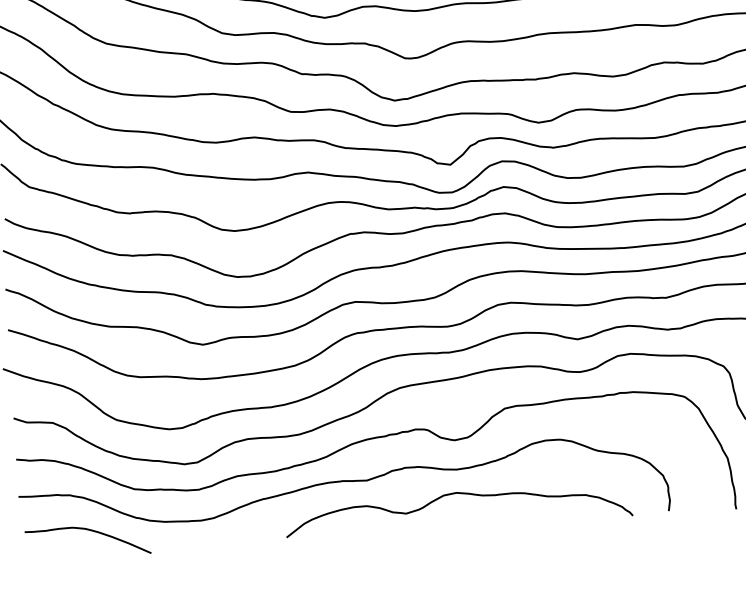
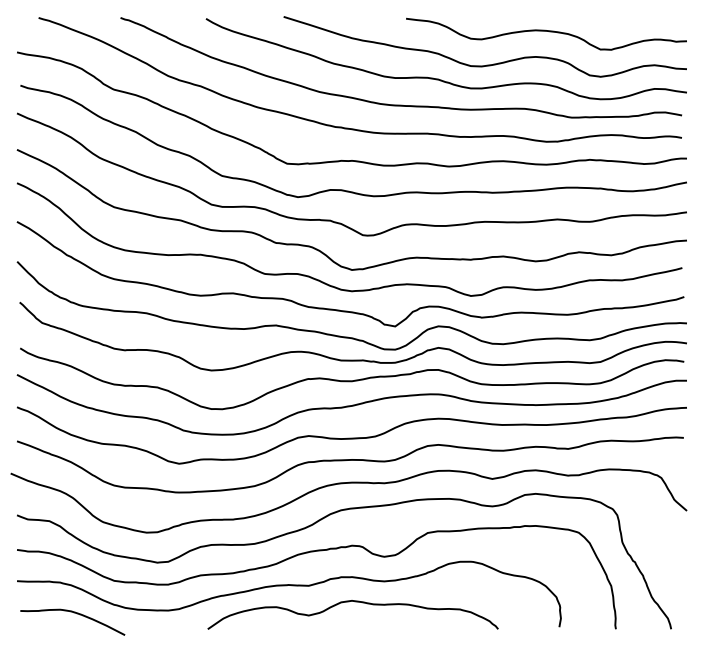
curve: (453, 495) -> (349, 602), moved

